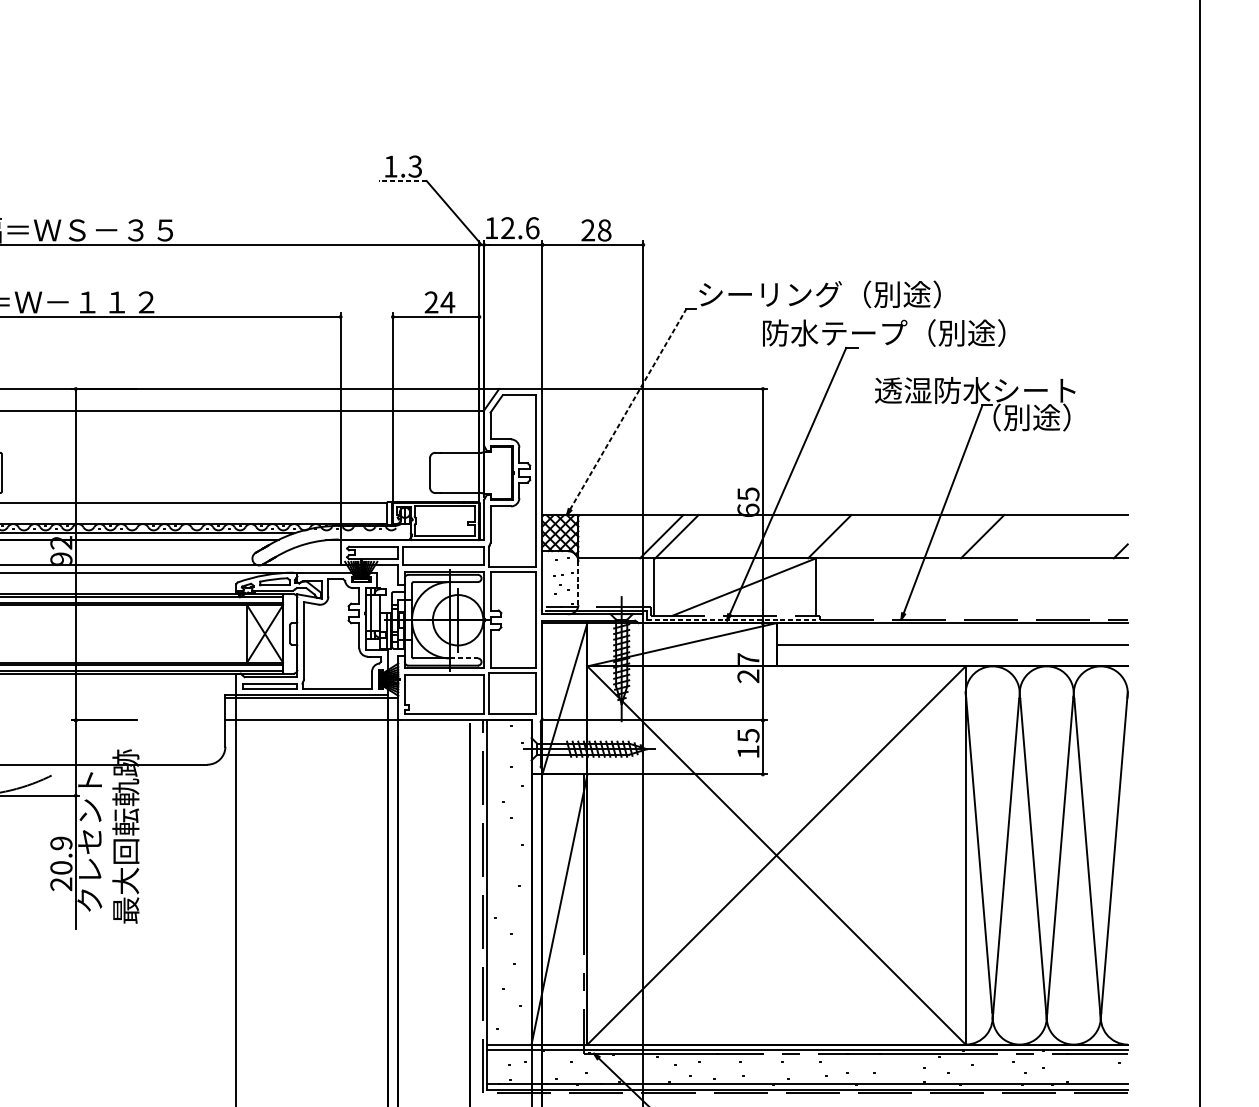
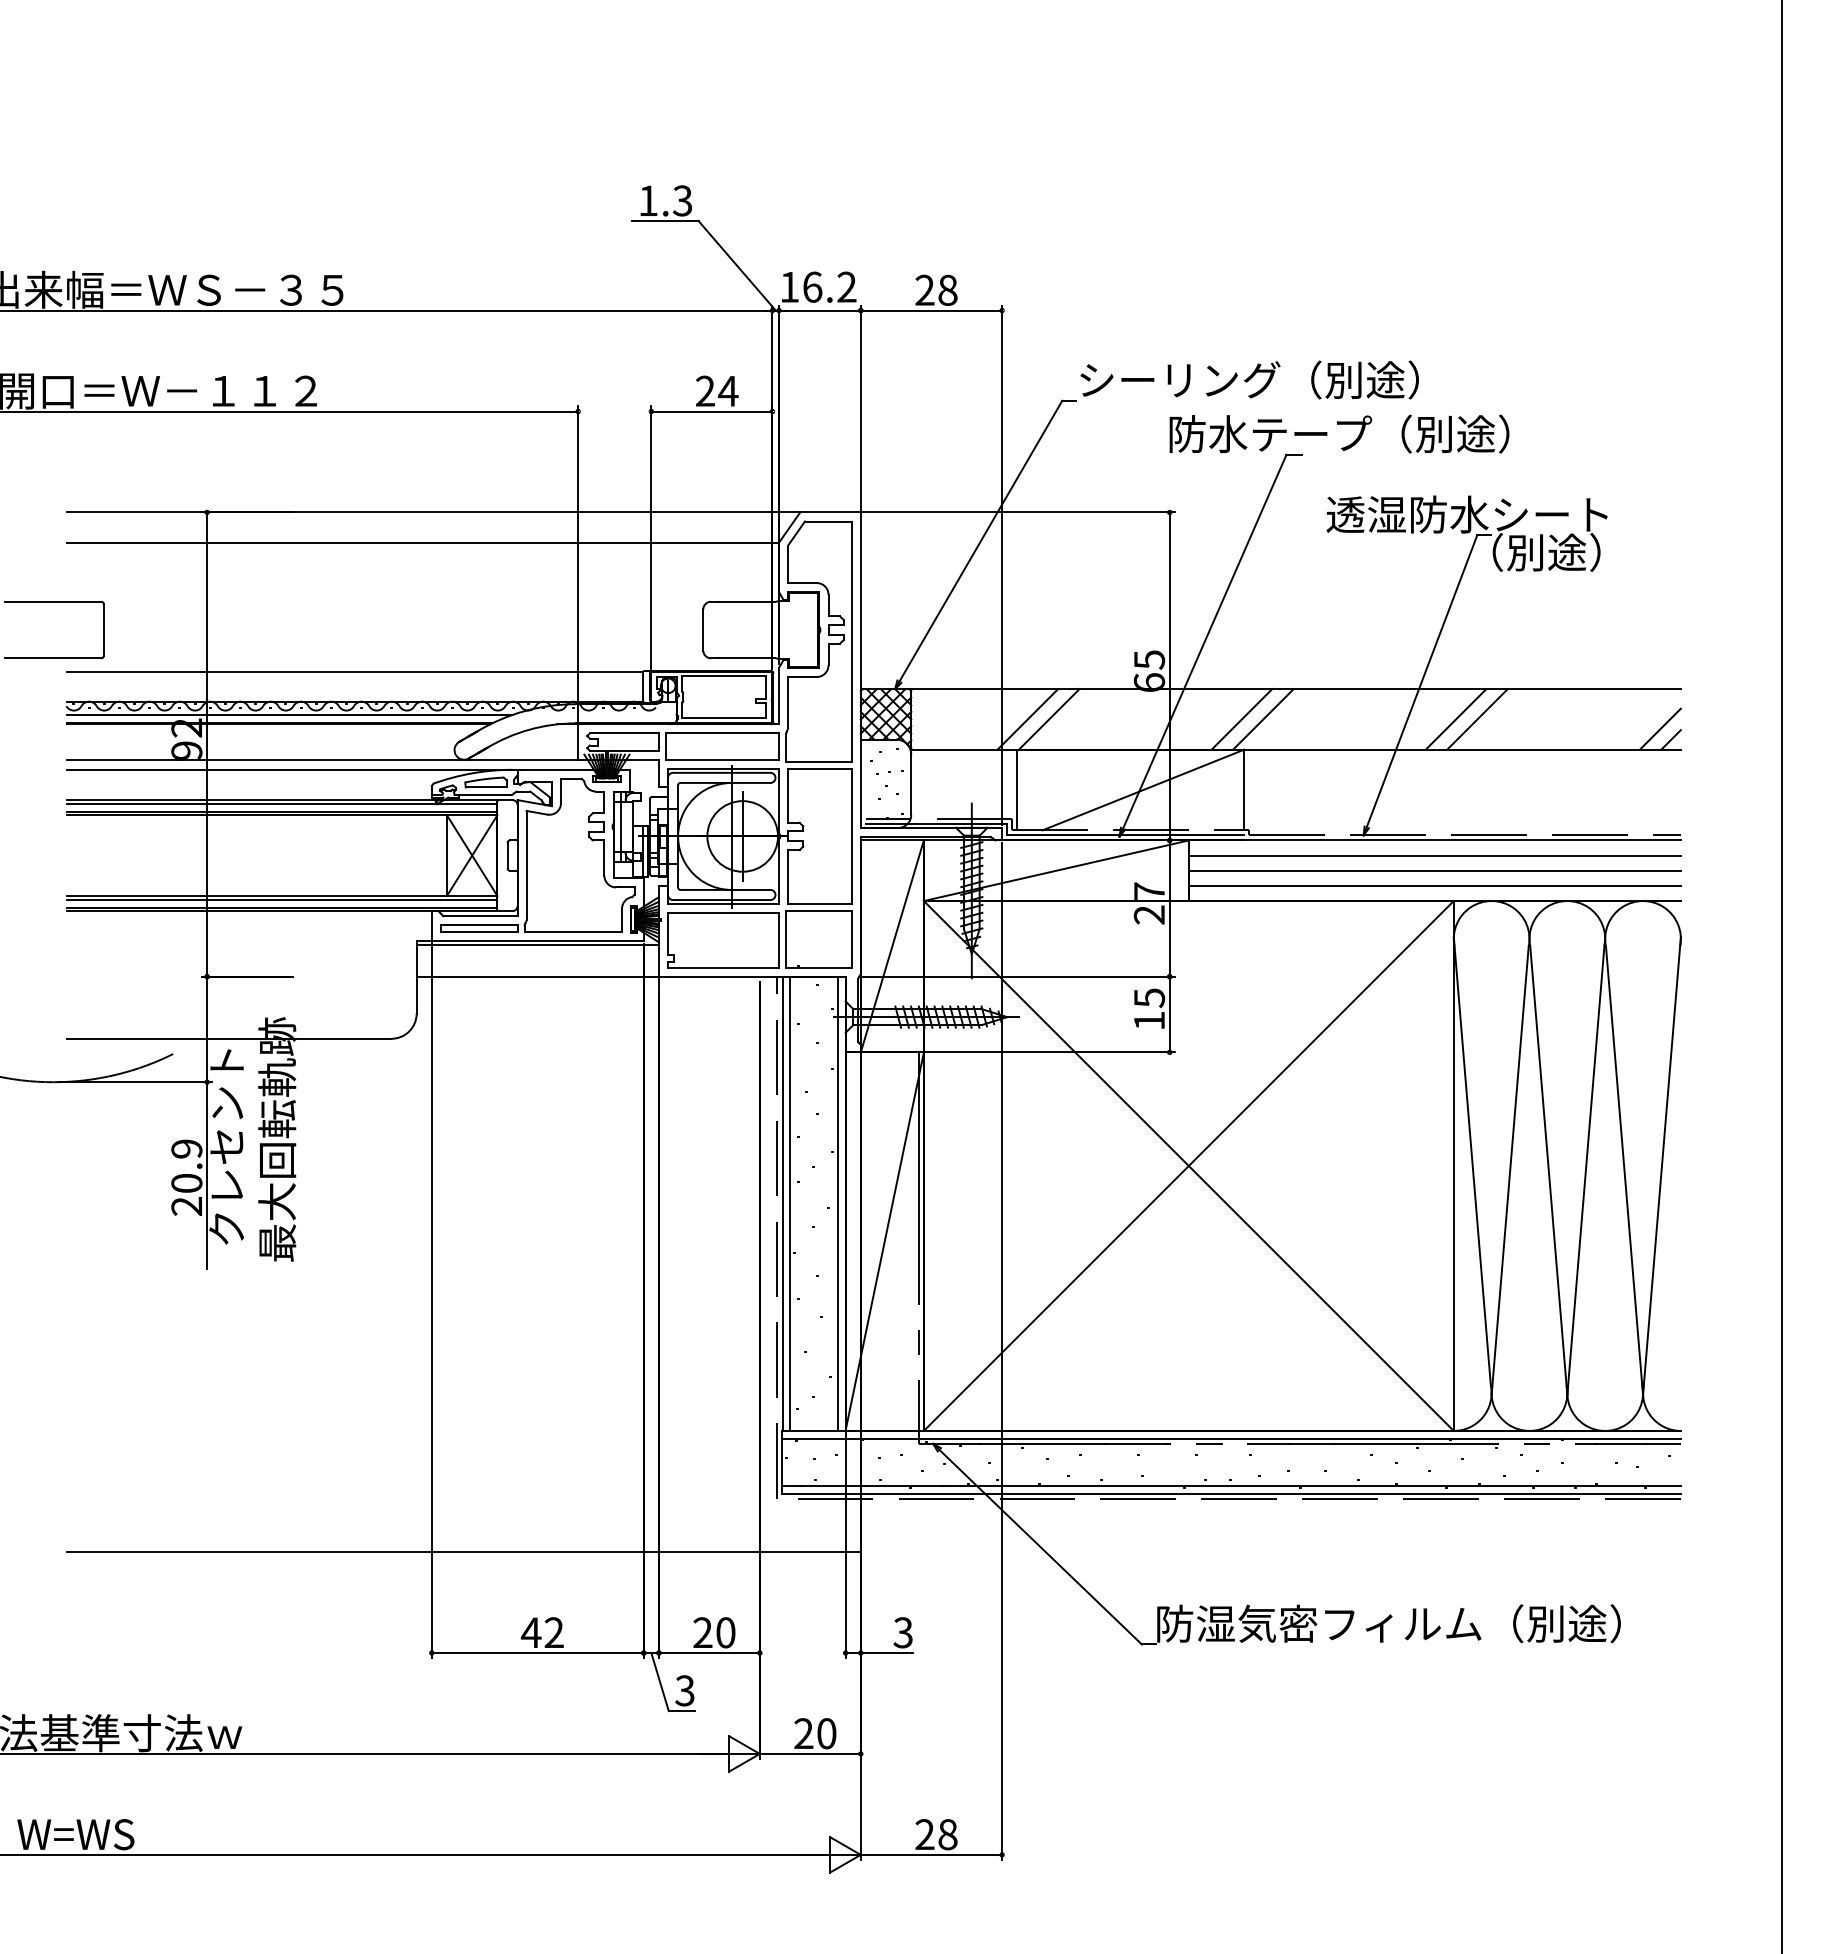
line: (402, 181) -> (664, 221), dashed -> solid
text: (520, 227) -> (829, 286), 12.6 -> 16.2
line: (628, 409) -> (981, 540), dashed -> solid
line: (814, 536) -> (1241, 719), added
line: (966, 536) -> (1455, 719), added
line: (1112, 543) -> (1659, 728), added
line: (578, 583) -> (911, 784), dashed -> solid
line: (731, 619) -> (1125, 835), dashed -> solid
line: (951, 633) -> (1434, 855), added
line: (951, 655) -> (1434, 885), added
line: (464, 658) -> (751, 889), dashed -> solid
line: (492, 882) -> (790, 1203), added
line: (526, 882) -> (838, 1203), added

